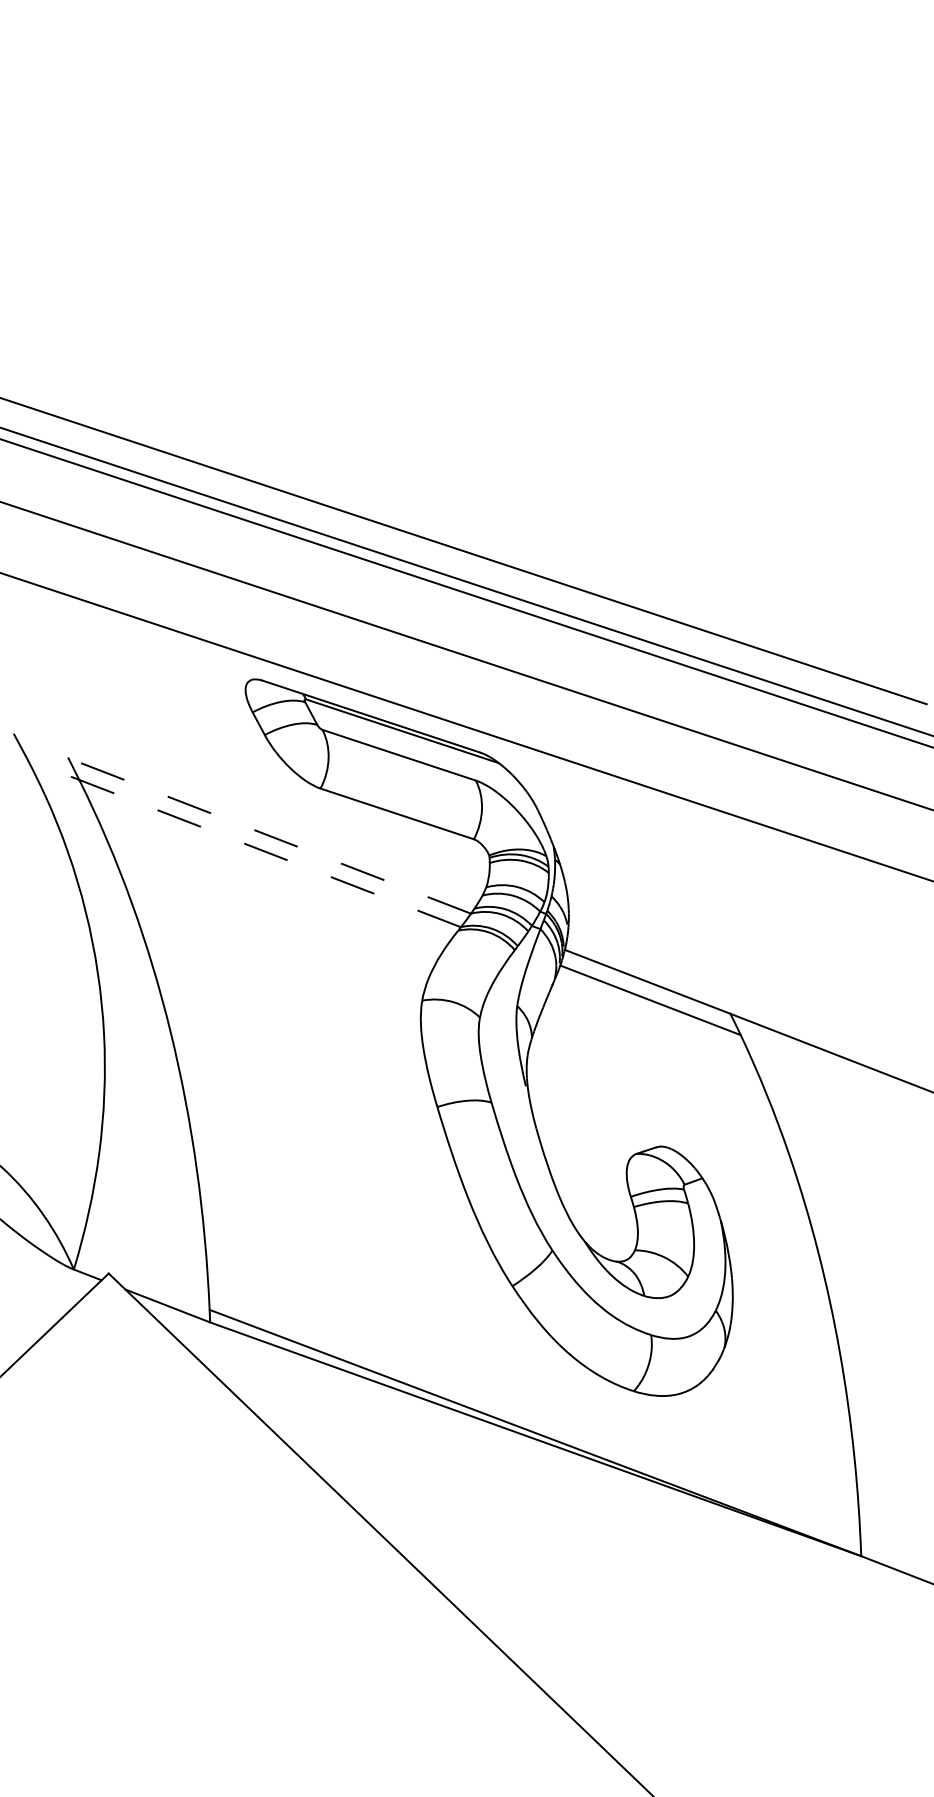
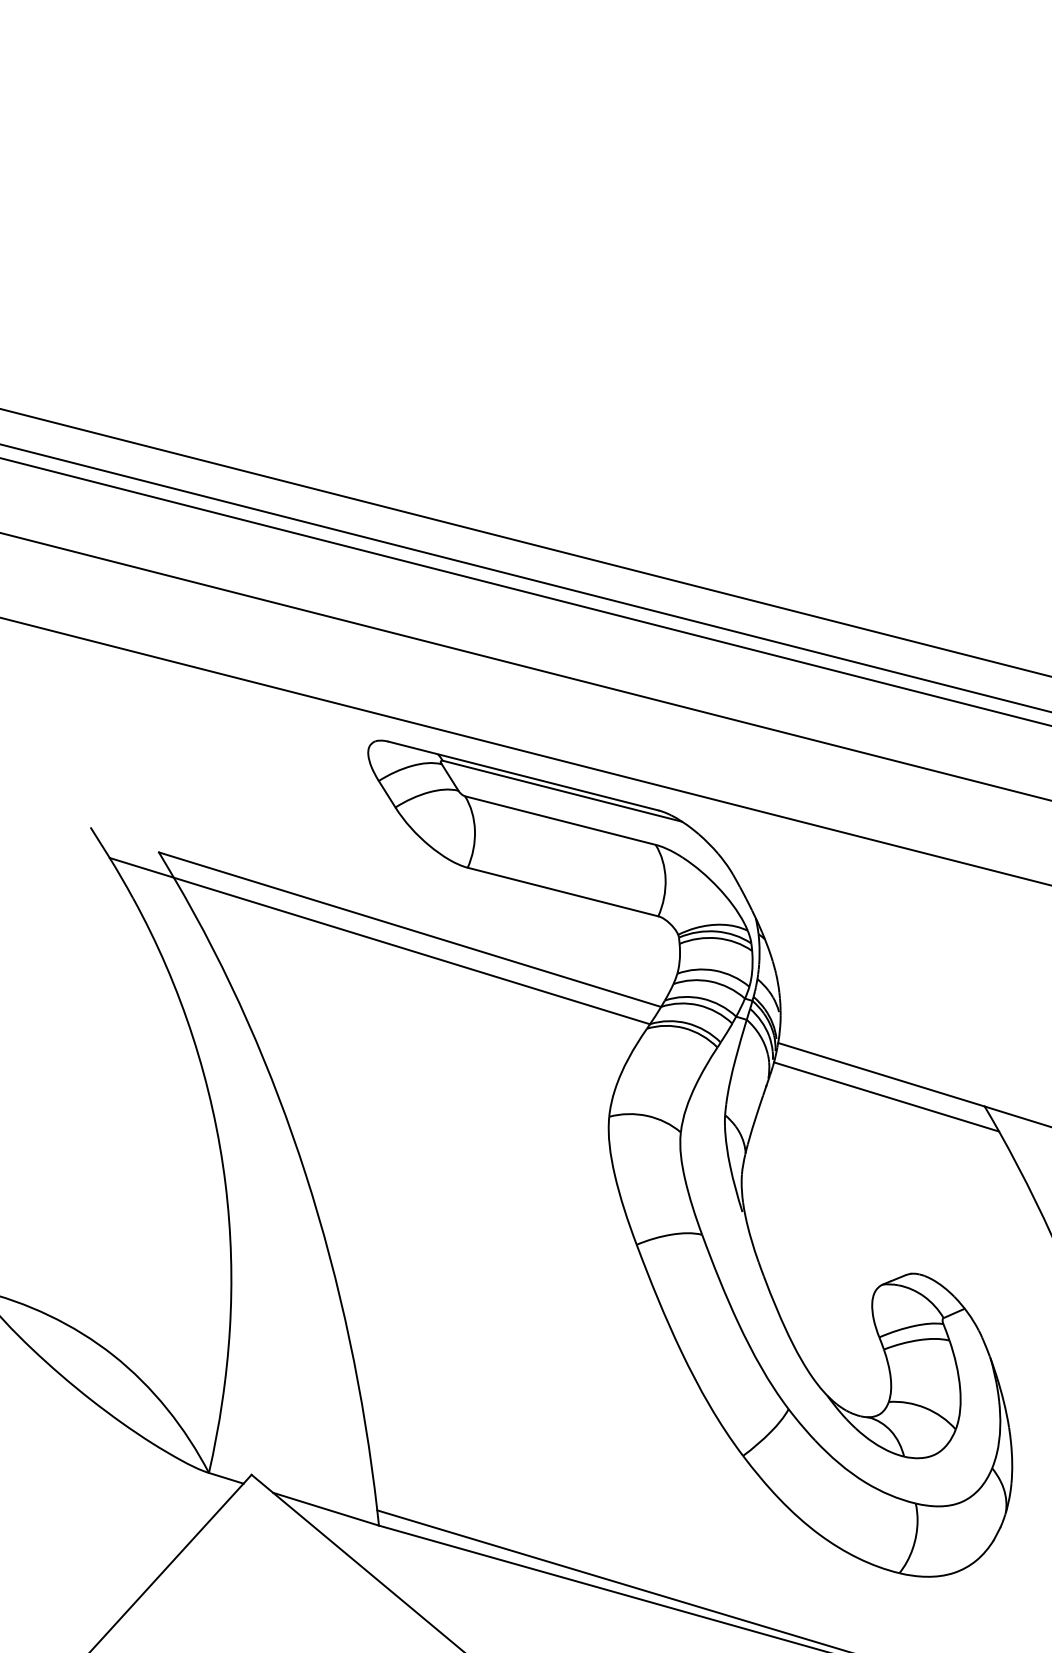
line: (269, 836) -> (409, 930), dashed -> solid
line: (243, 843) -> (378, 941), dashed -> solid

